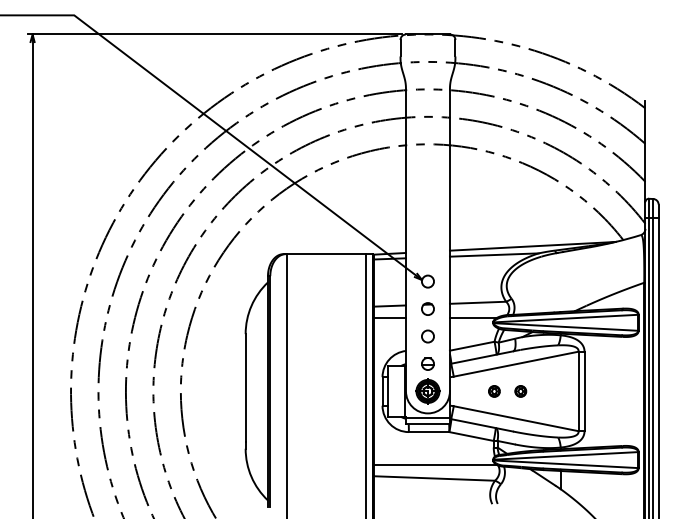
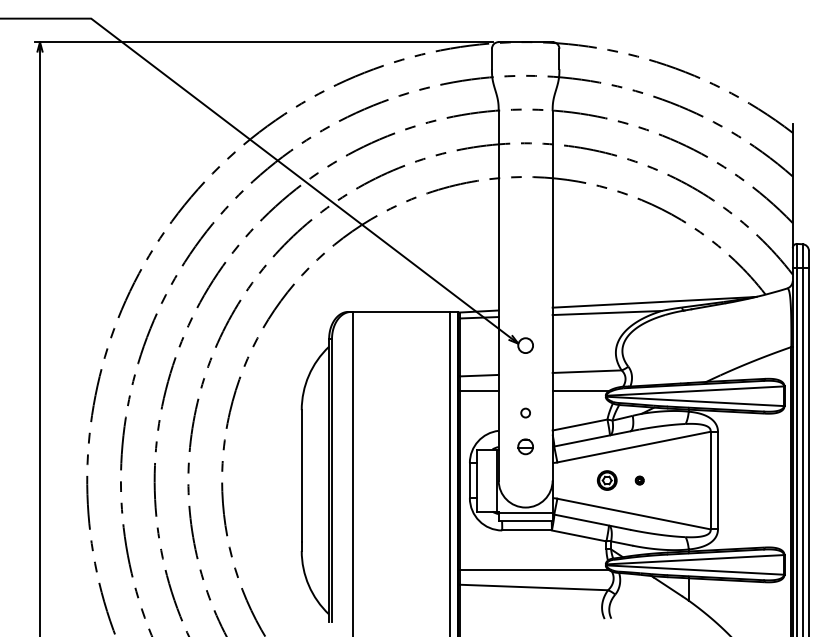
circle: (427, 308) -> (525, 378), removed
circle: (427, 336) -> (525, 413), size x0.6
part: (427, 391) -> (525, 480), removed
part: (494, 391) -> (607, 480), size x1.4
part: (520, 391) -> (639, 480), size x0.6

